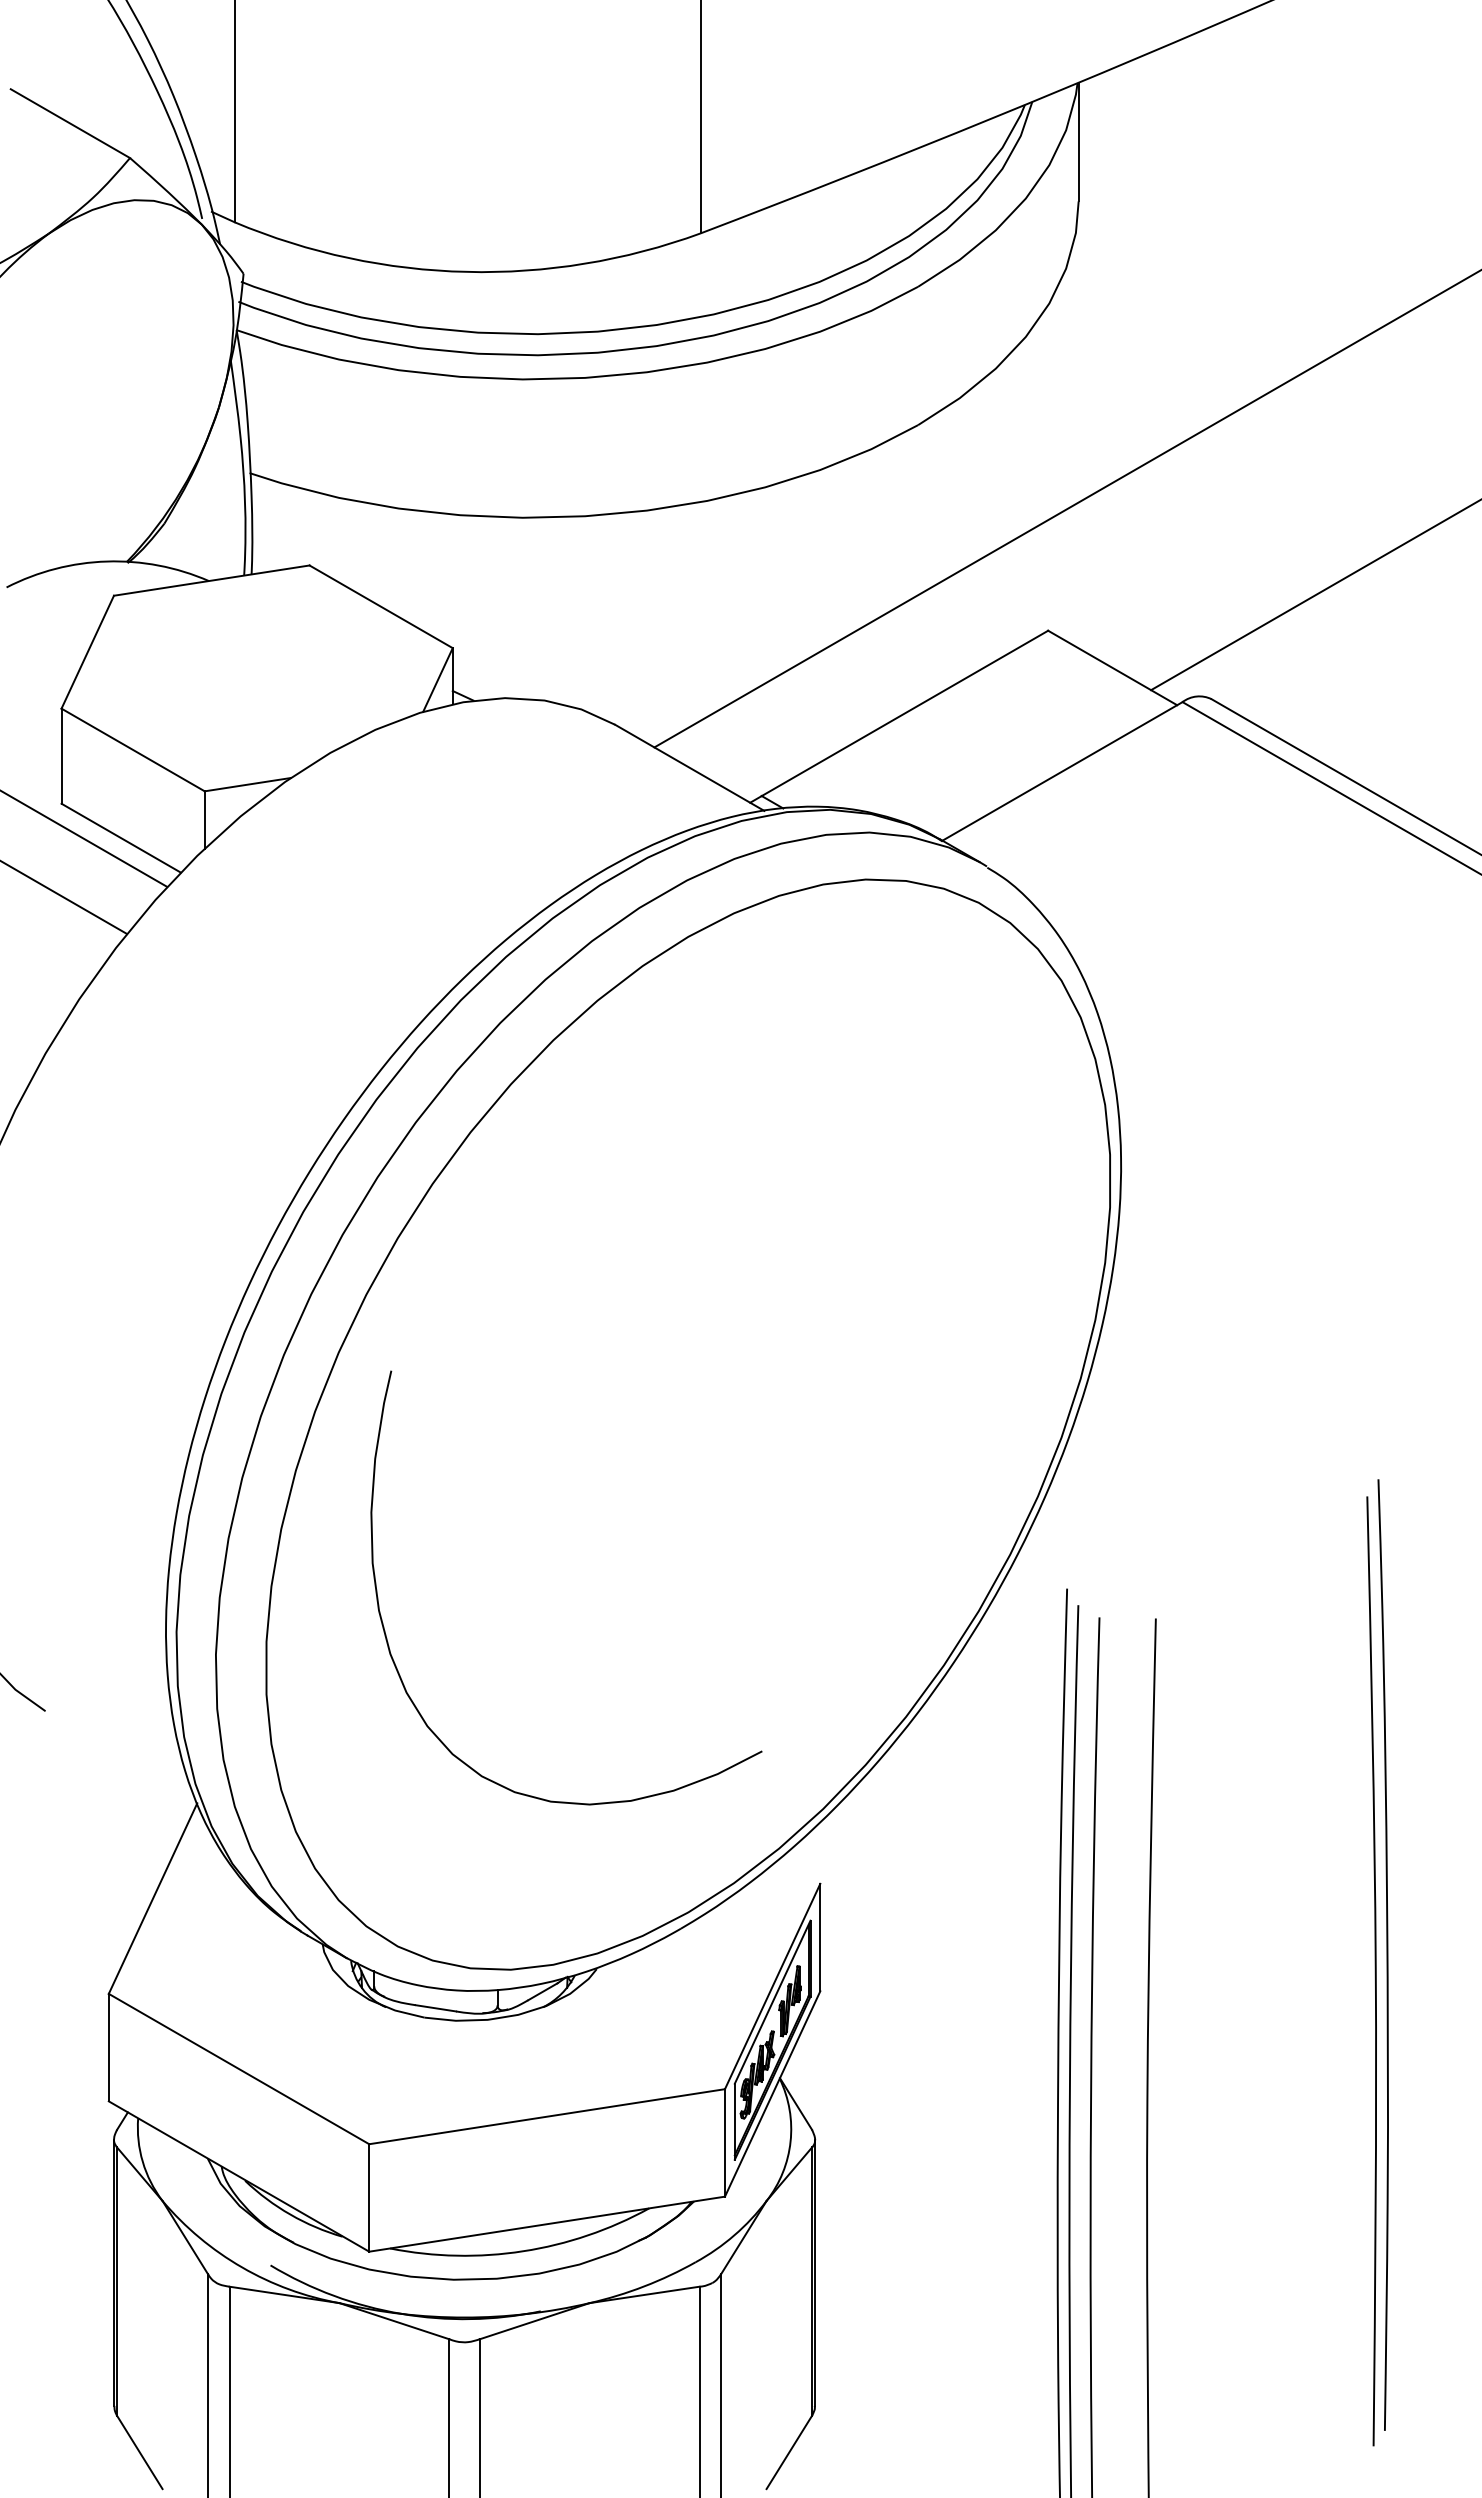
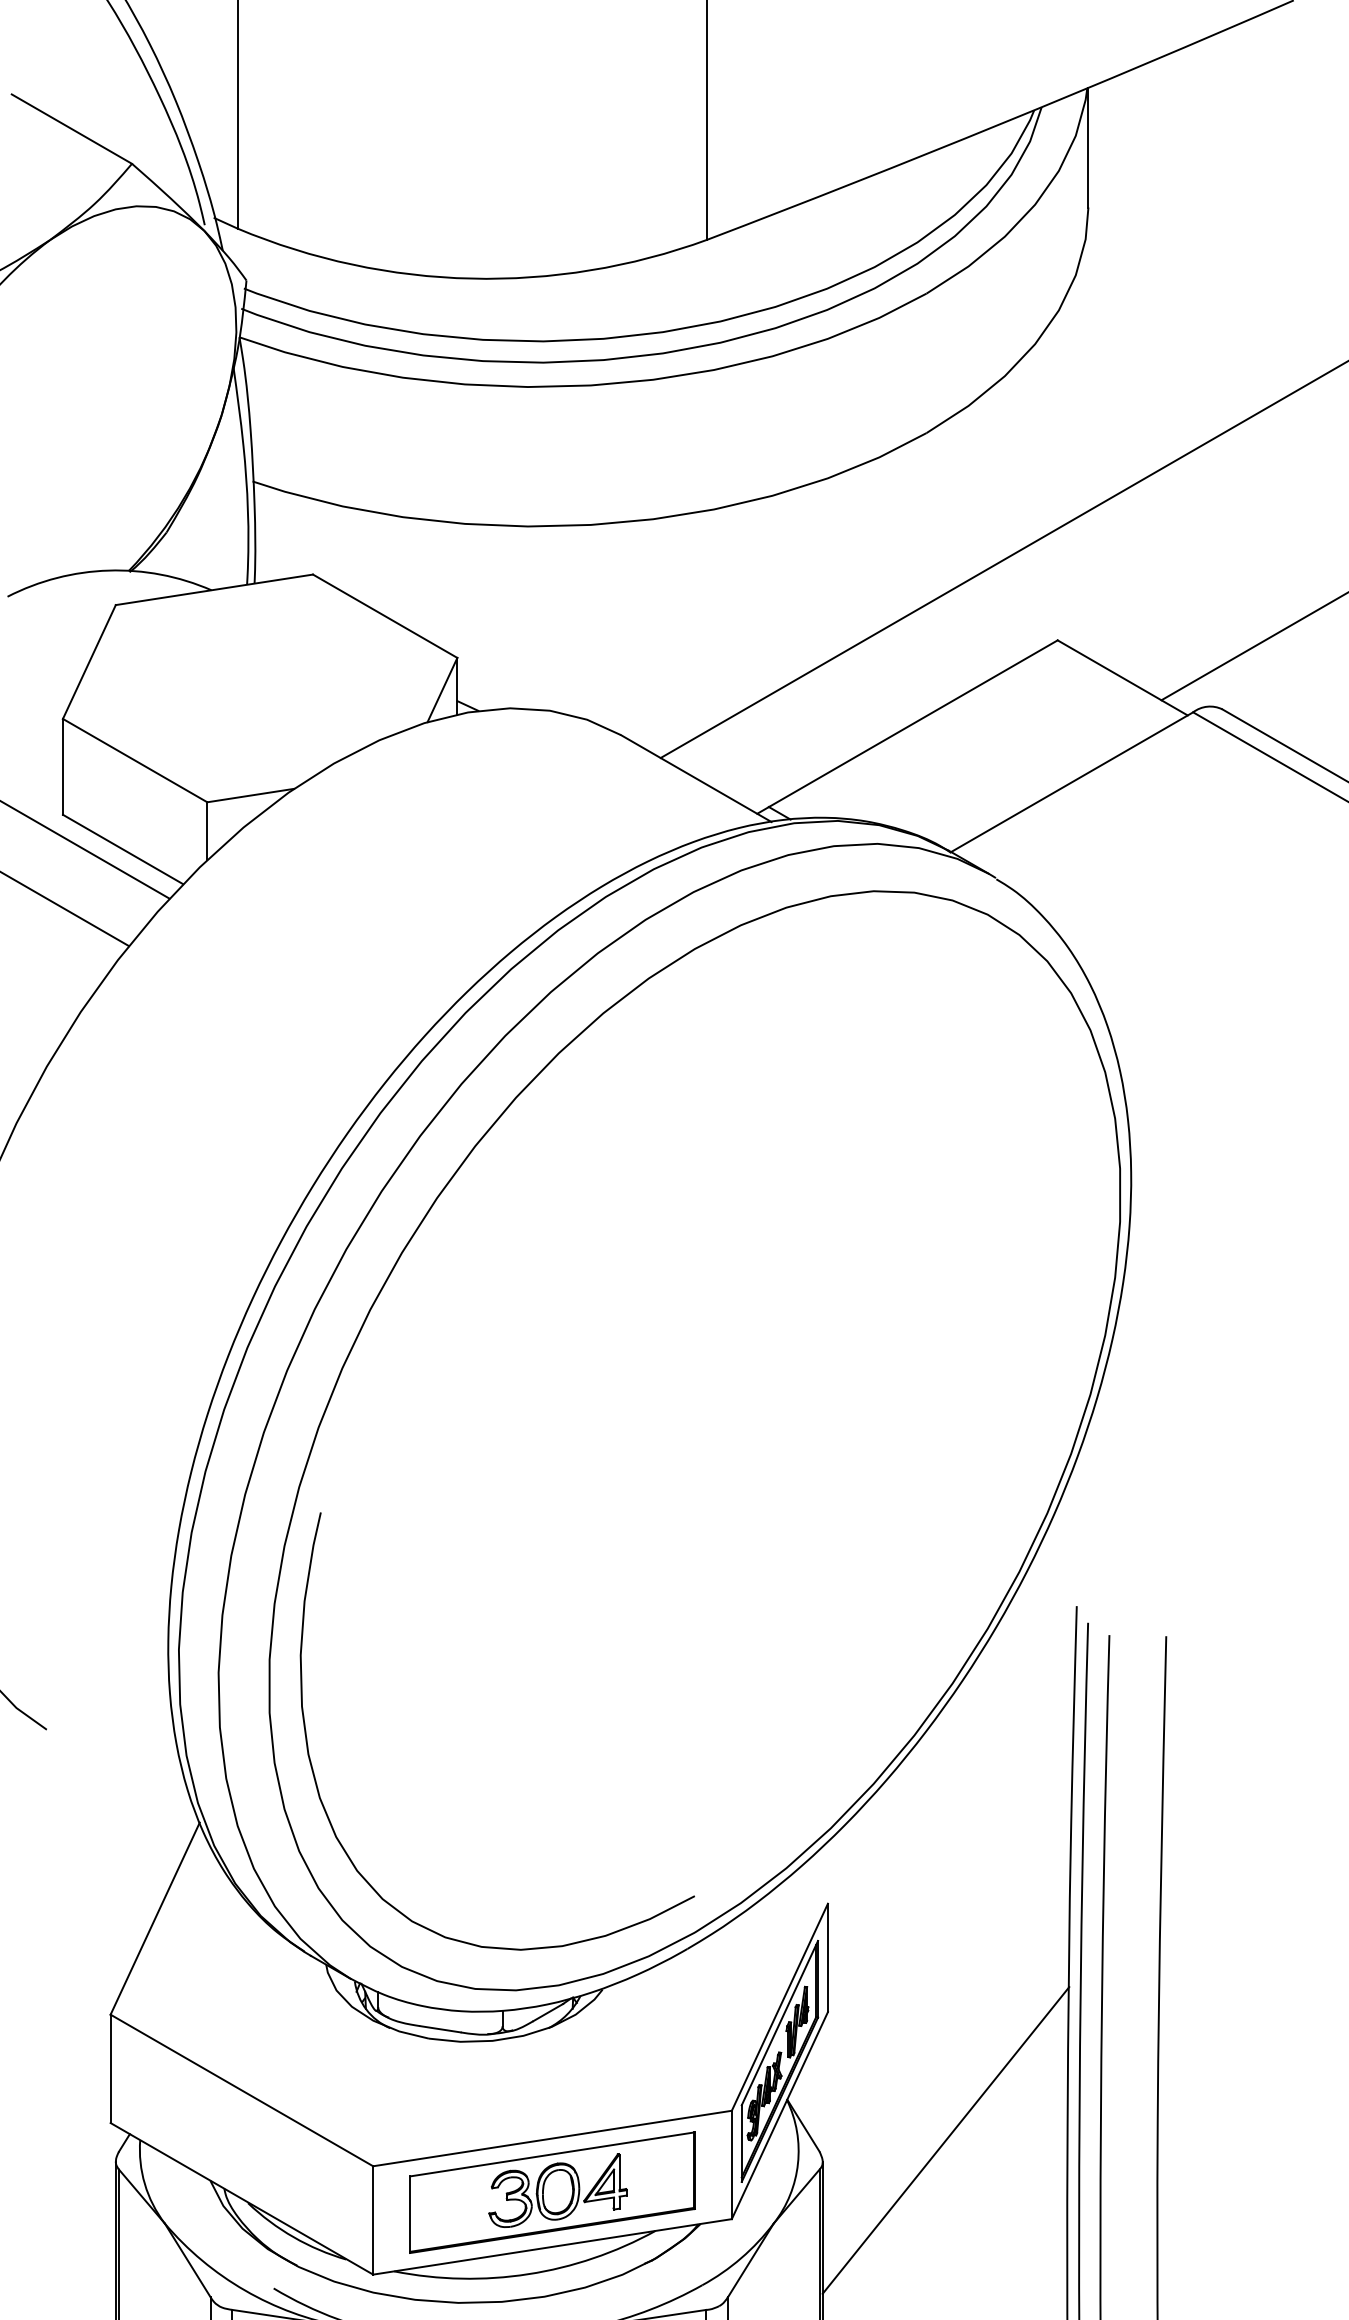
curve: (386, 1634) -> (315, 1778), moved
line: (937, 2118) -> (946, 2140), added
part: (547, 2170) -> (552, 2192), added

